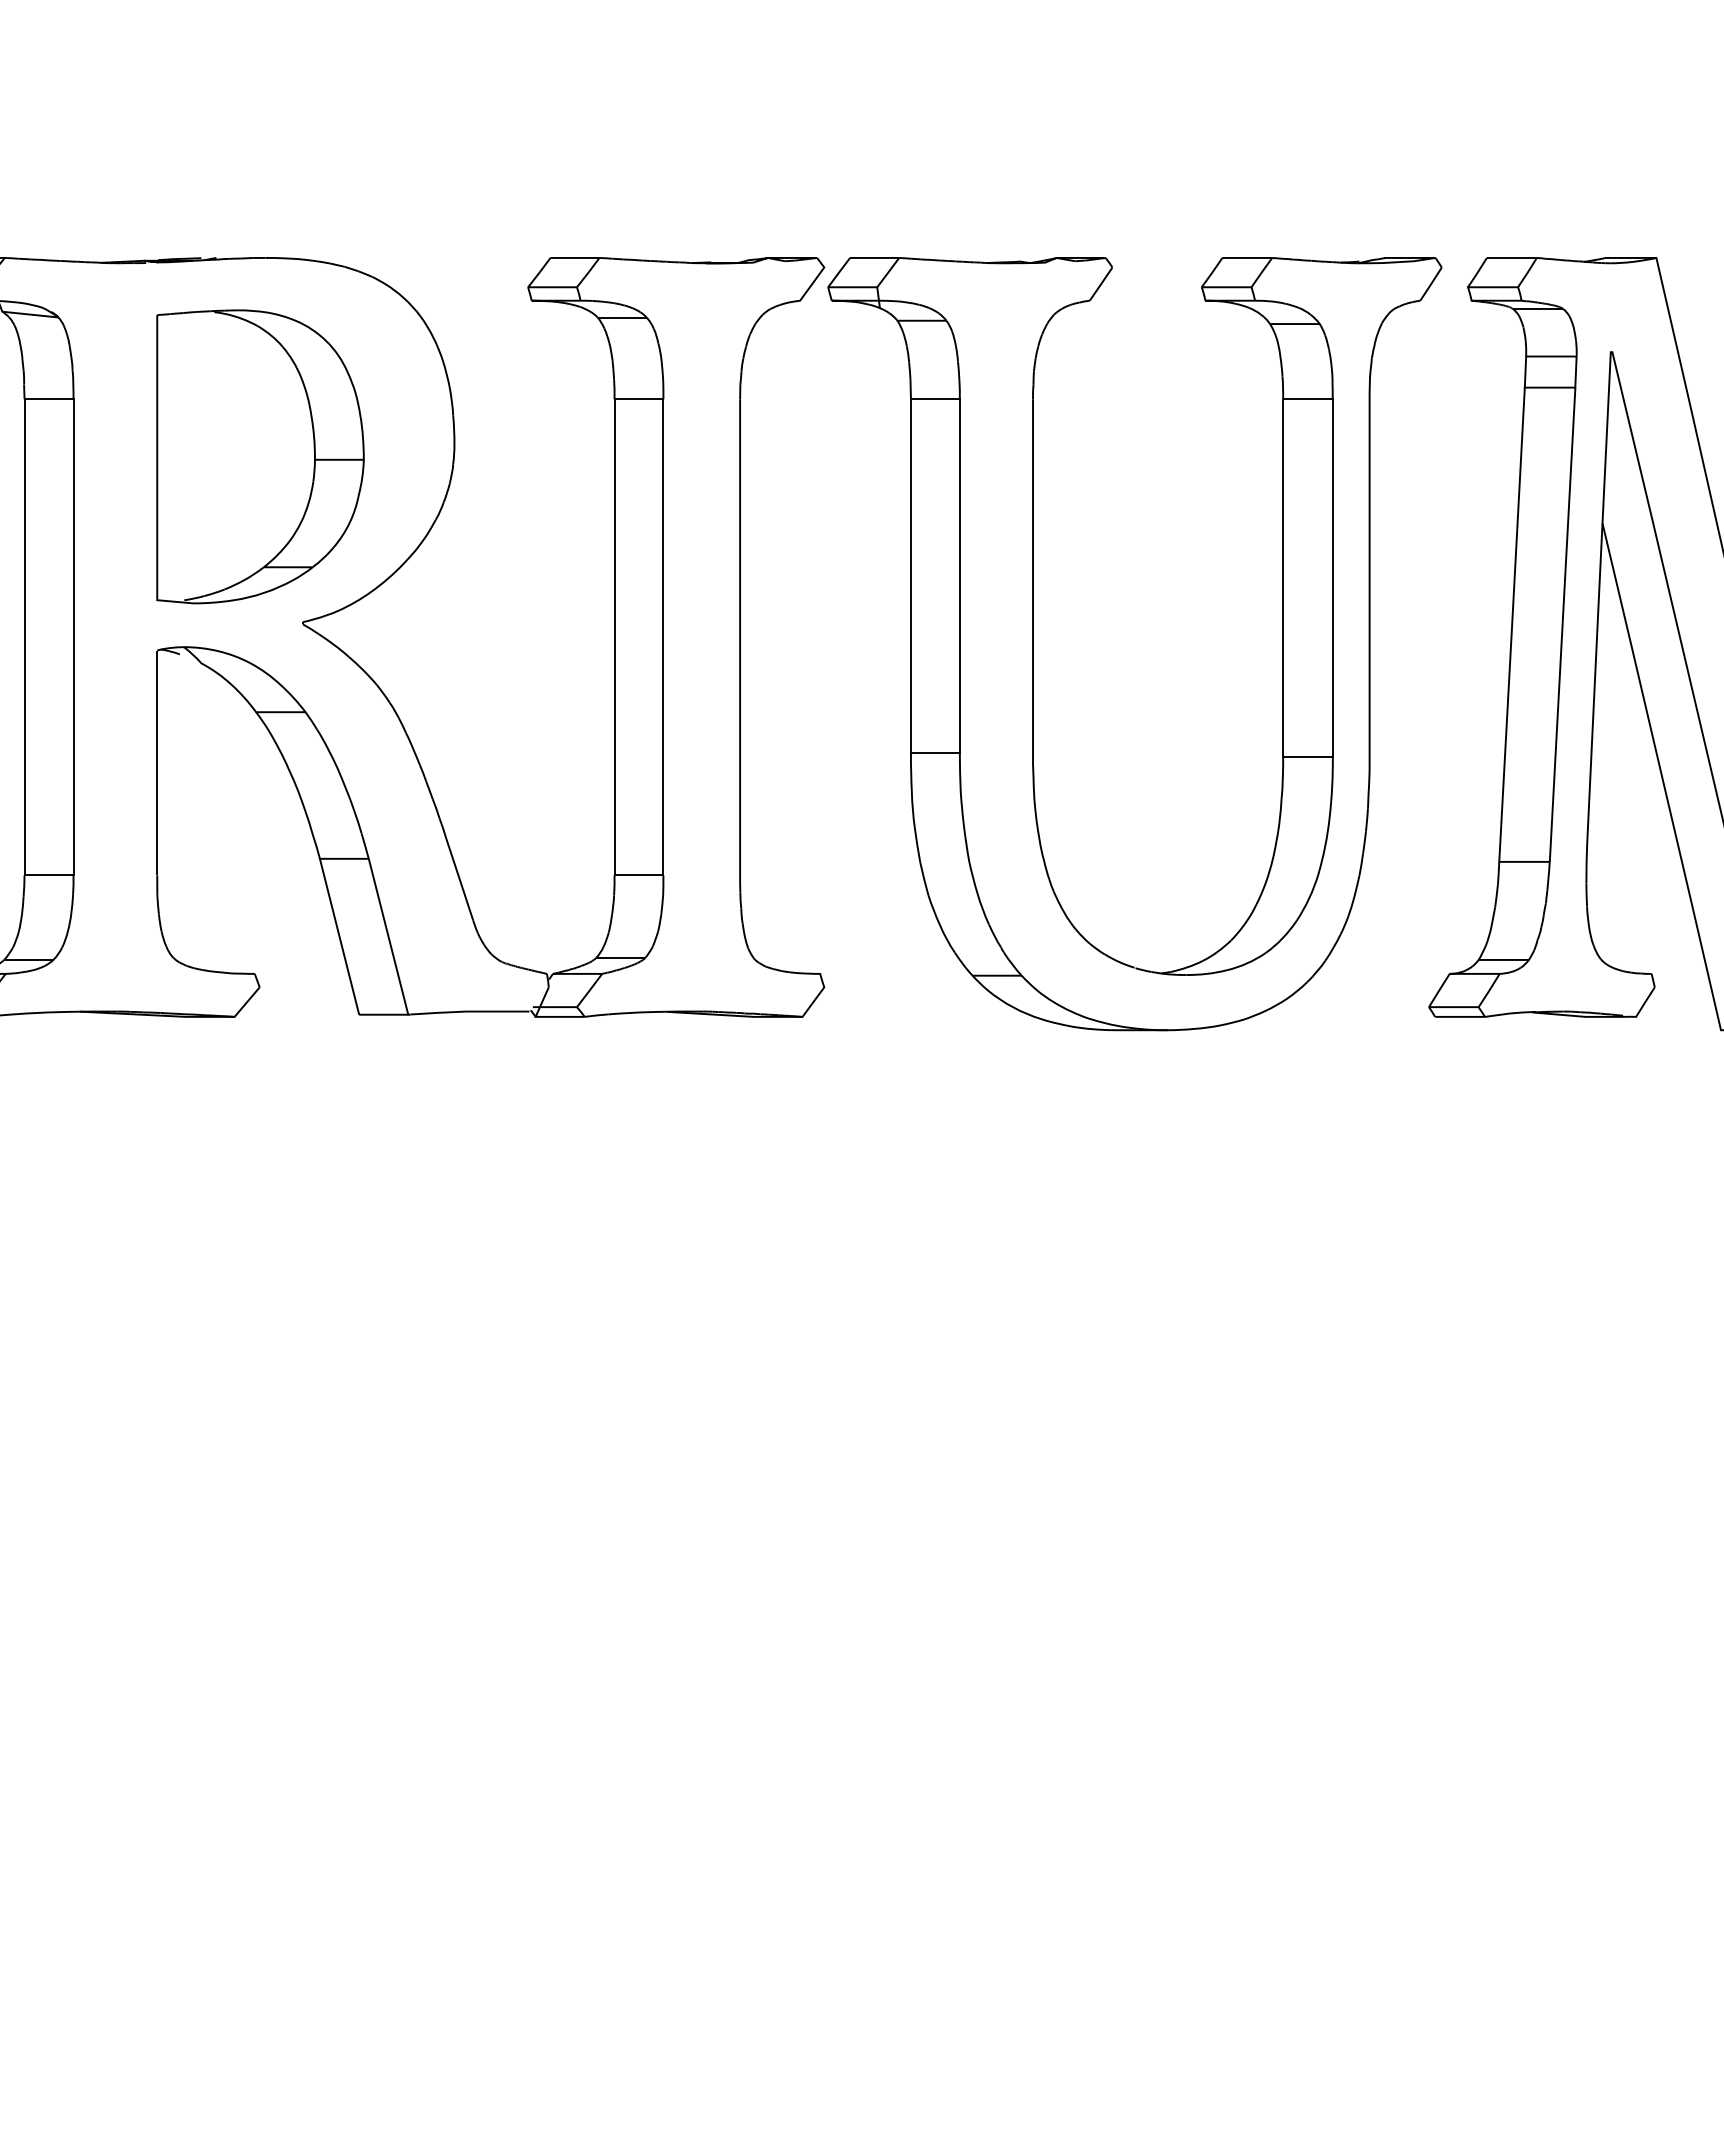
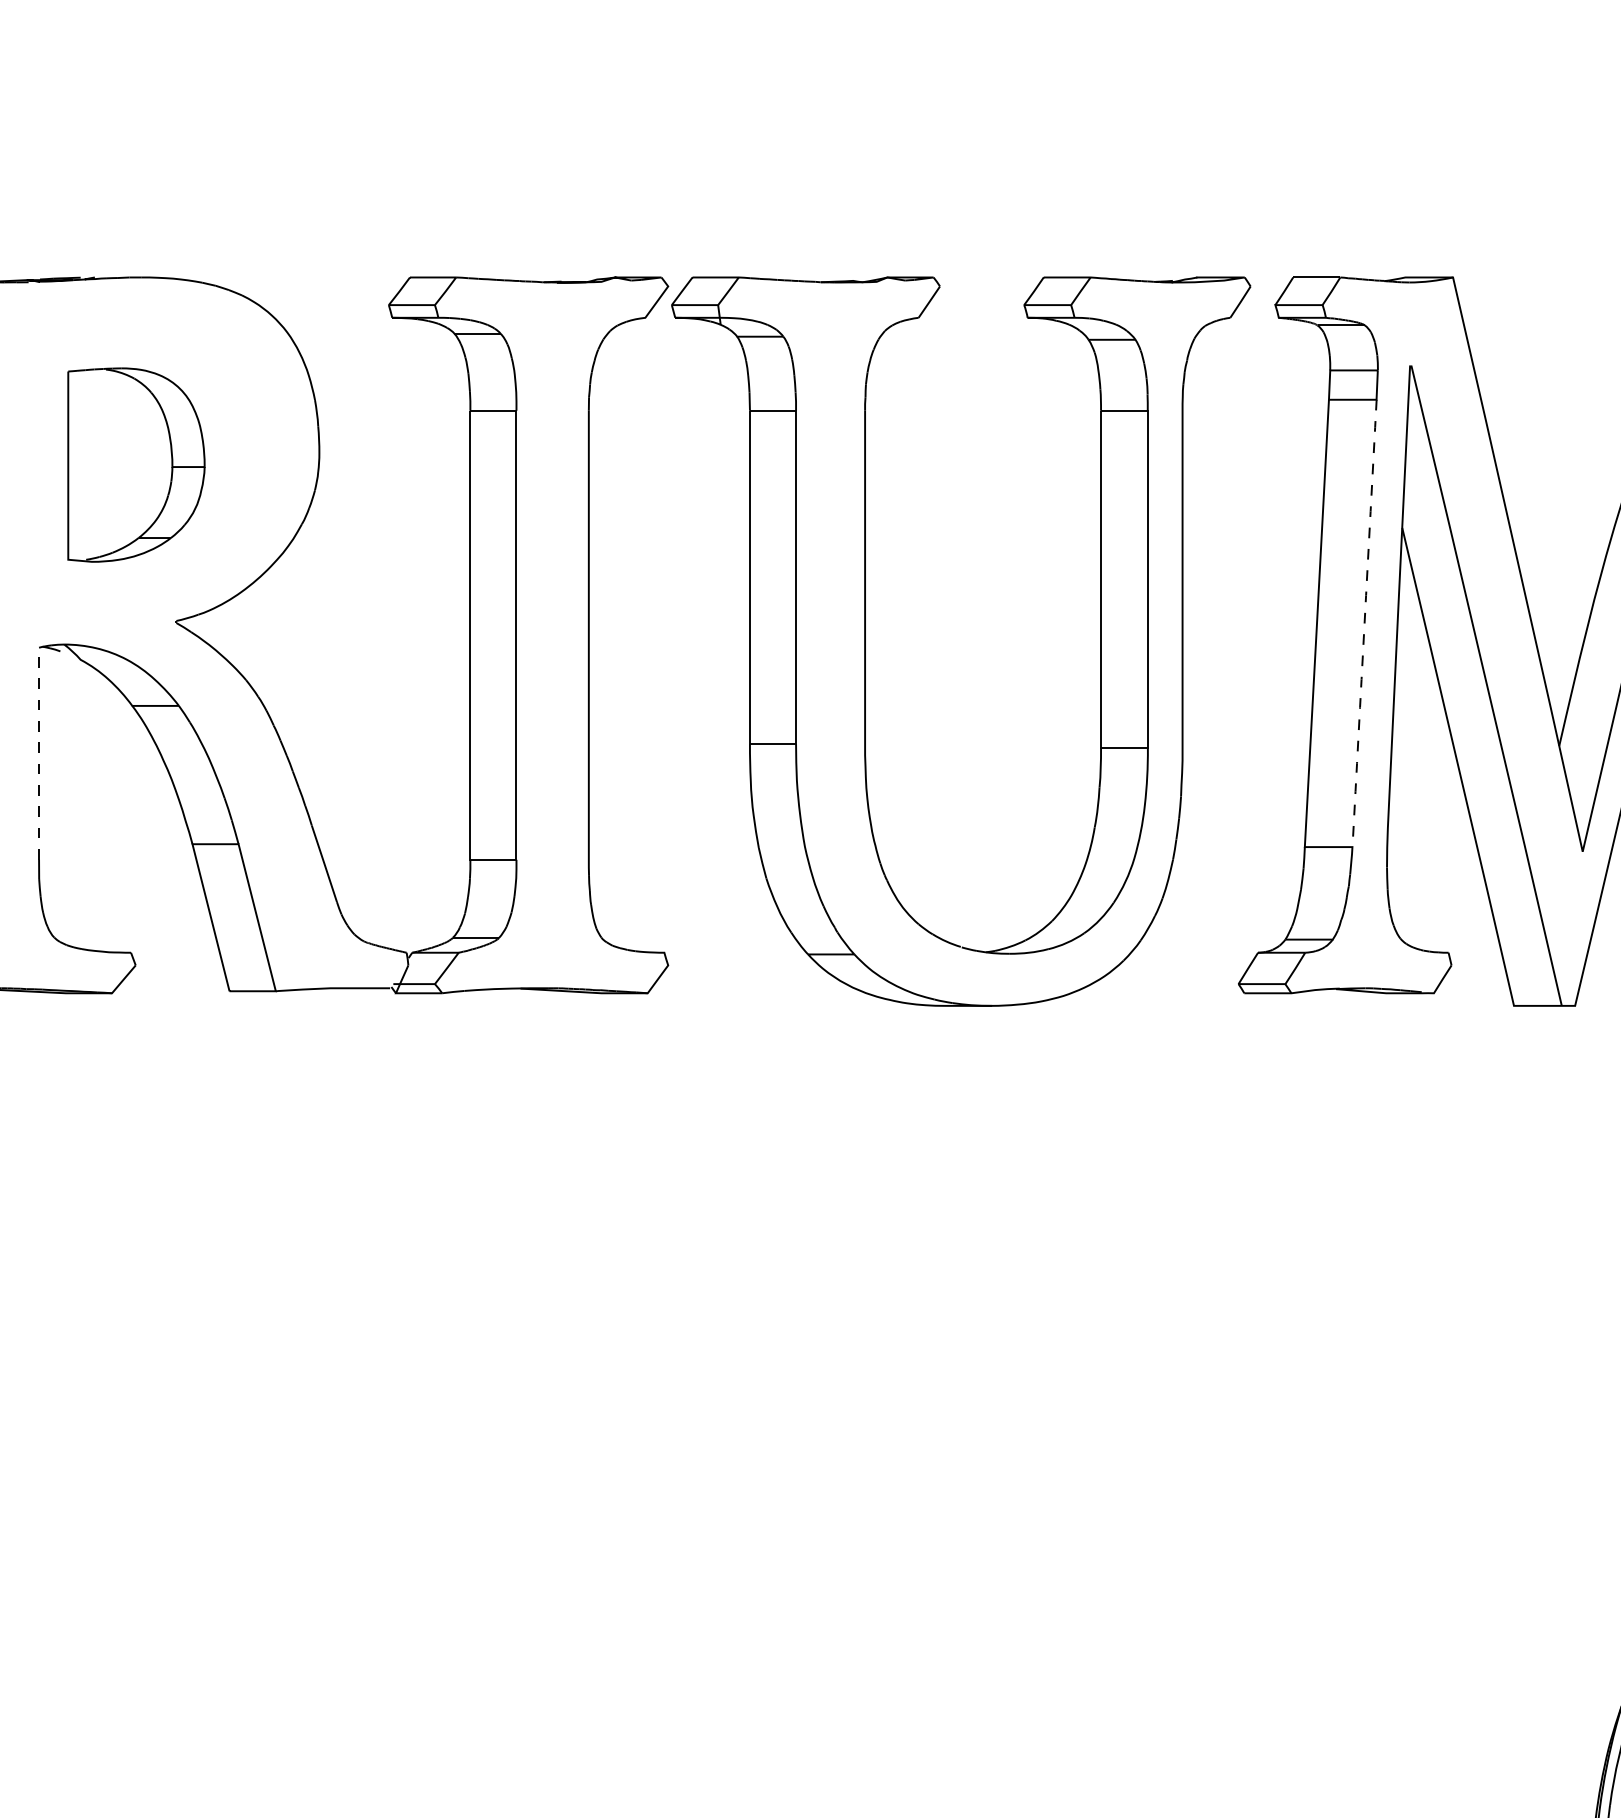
part: (260, 456) -> (136, 464), size x0.7
arc: (1562, 624) -> (1364, 623), solid -> dashed
line: (157, 762) -> (39, 753), solid -> dashed

